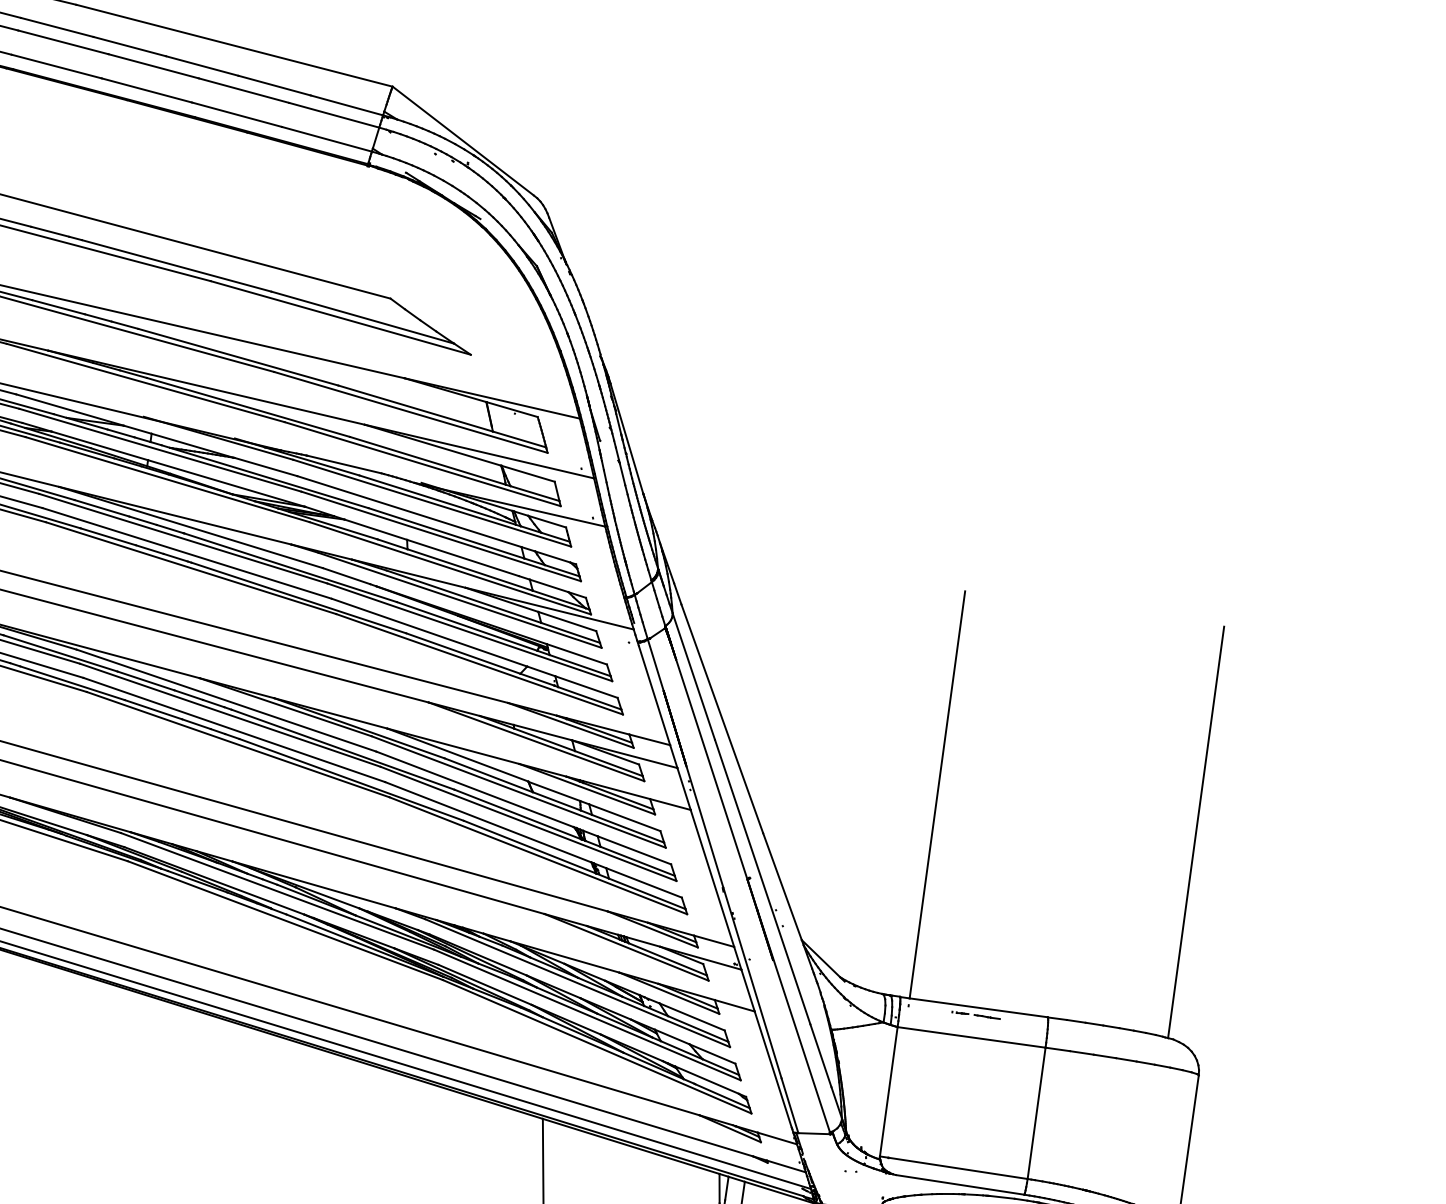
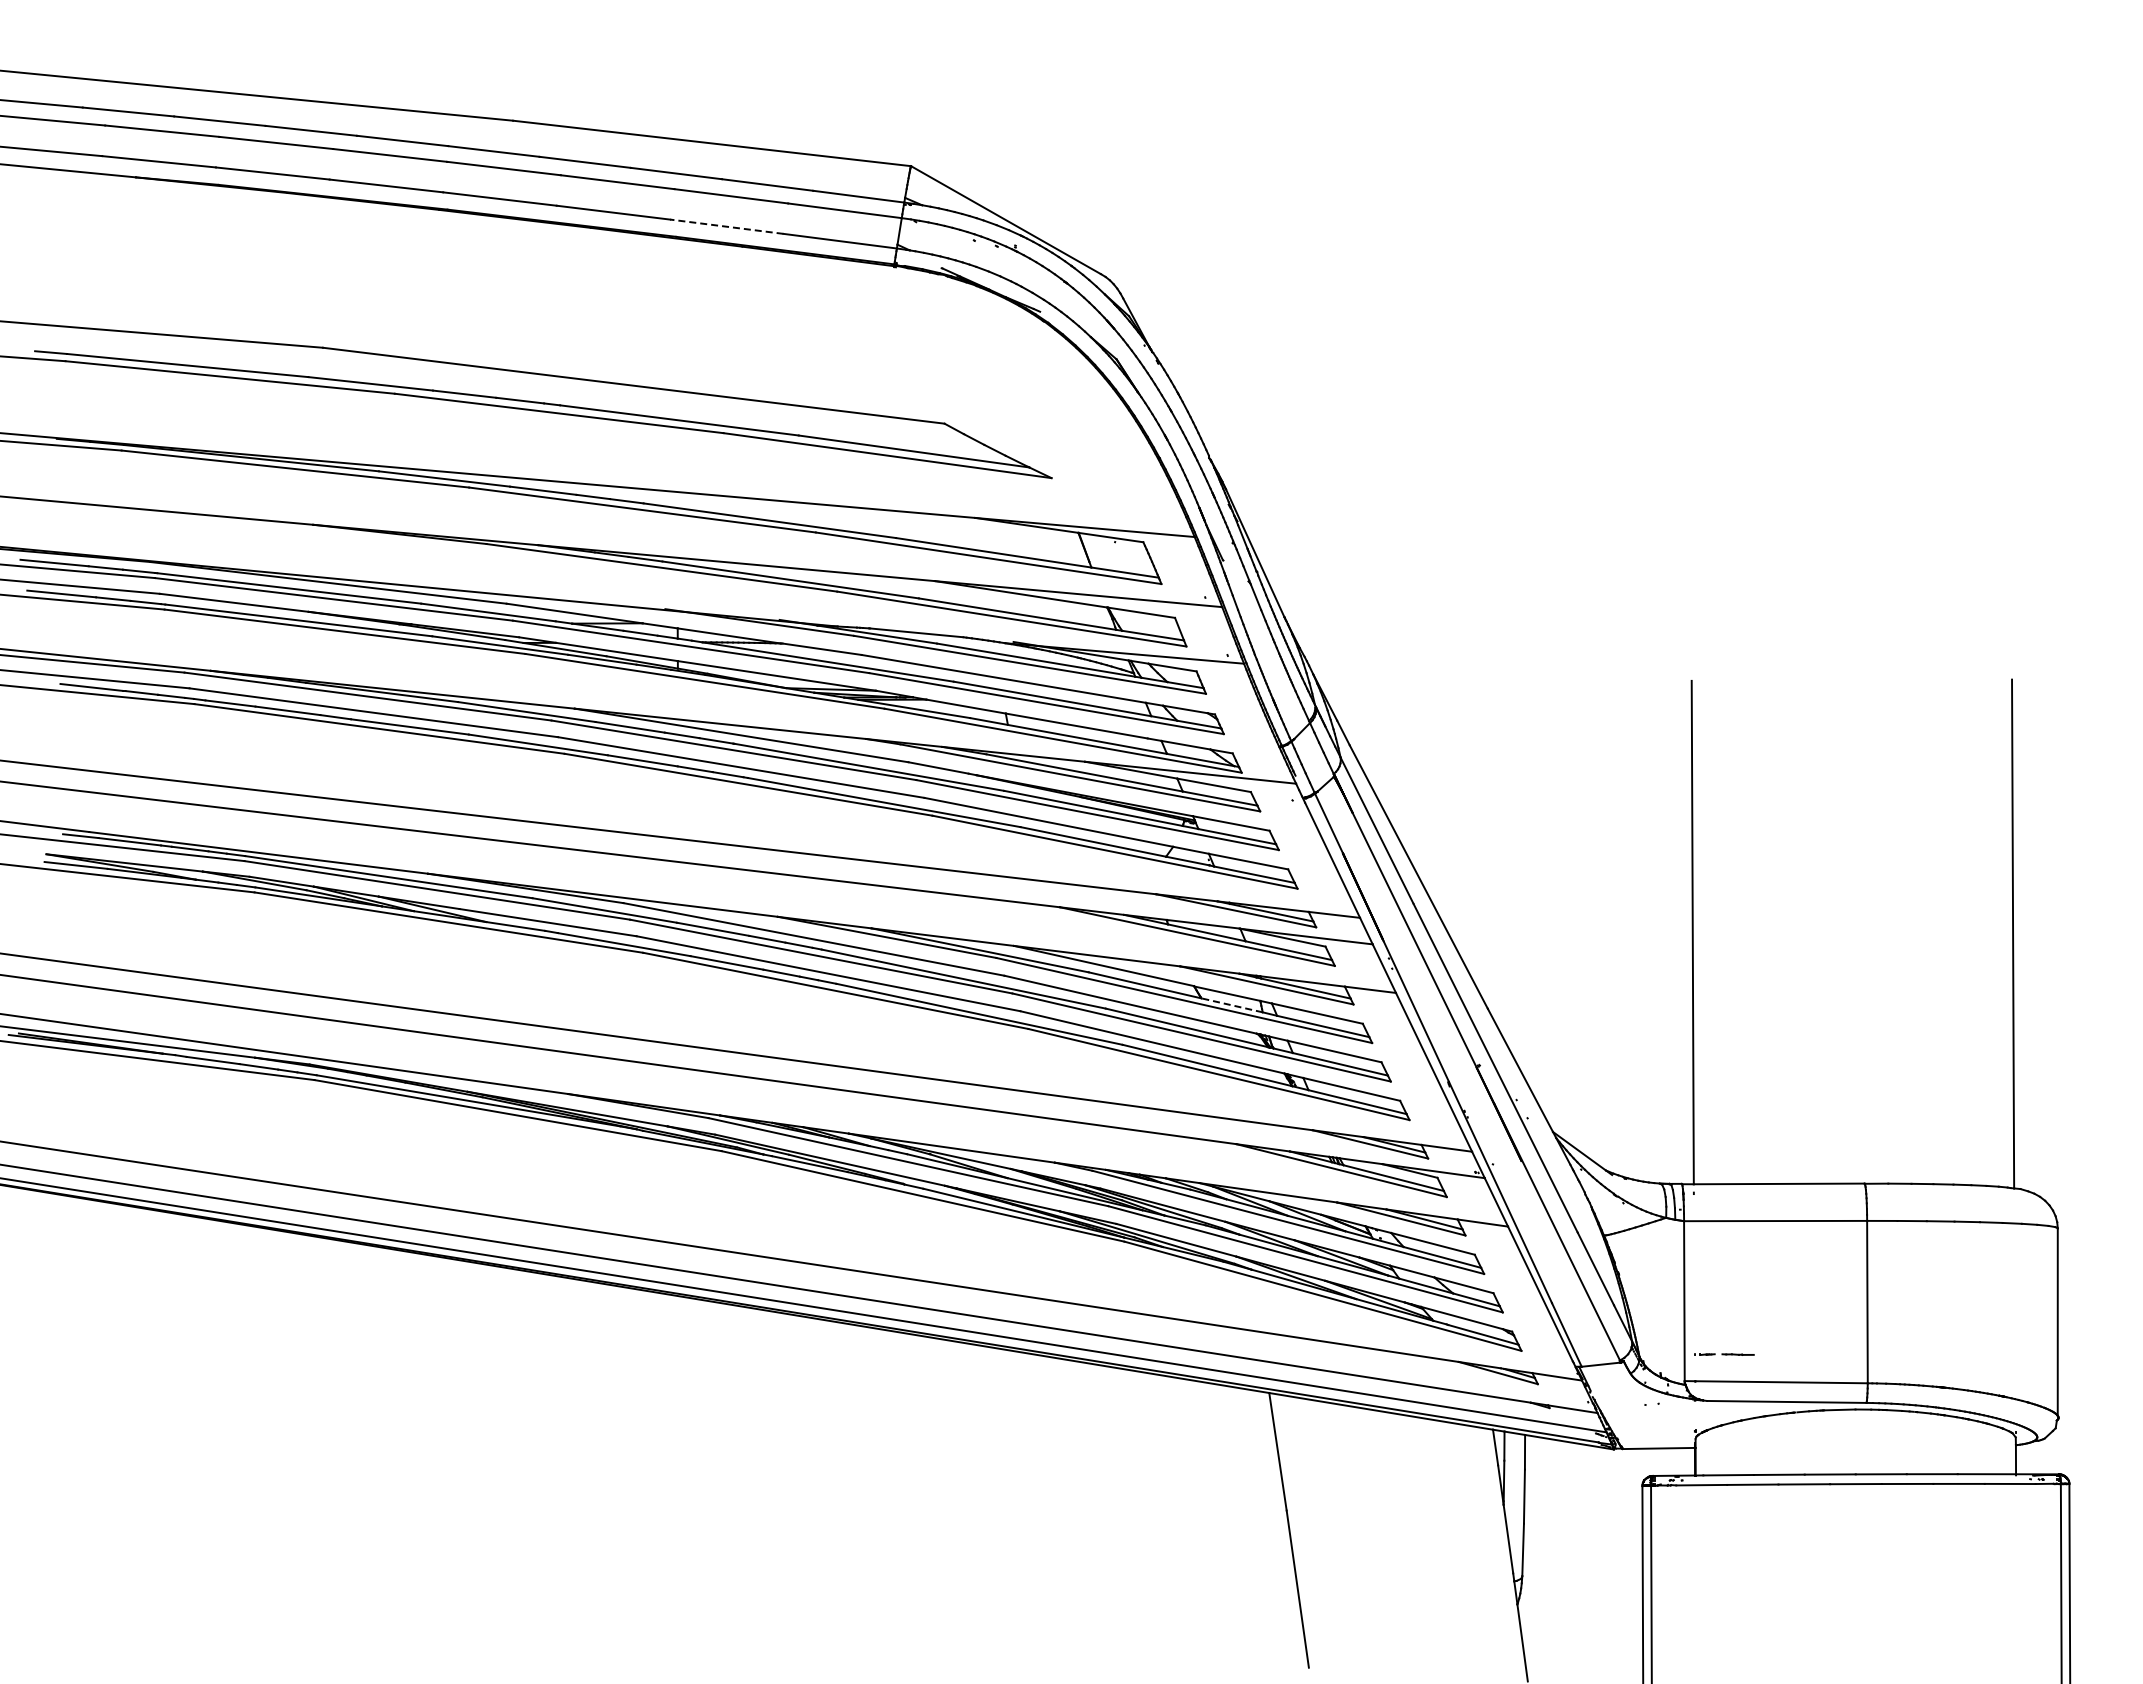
line: (236, 114) -> (726, 226), solid -> dashed
line: (556, 801) -> (1231, 1005), solid -> dashed
line: (976, 1015) -> (1724, 1354), moved

